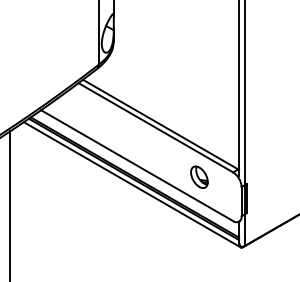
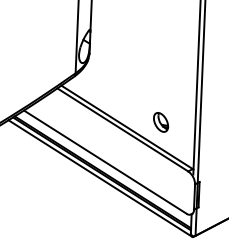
part: (199, 176) -> (161, 121), moved

